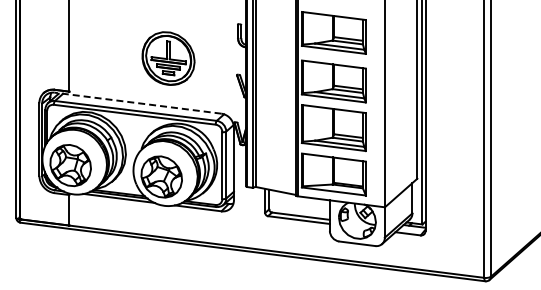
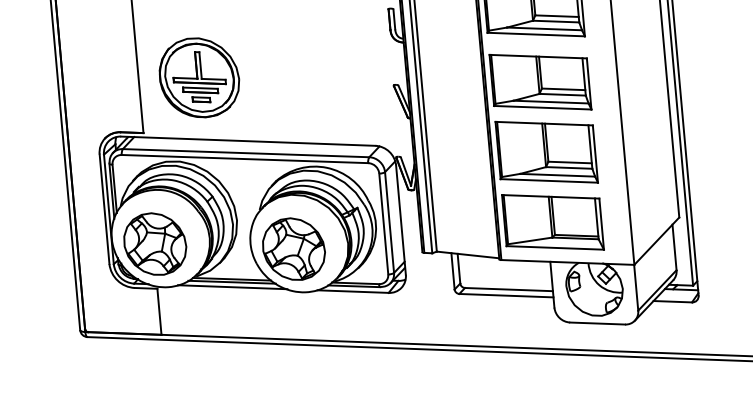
part: (168, 58) -> (199, 77), moved
line: (137, 103) -> (247, 141), dashed -> solid

